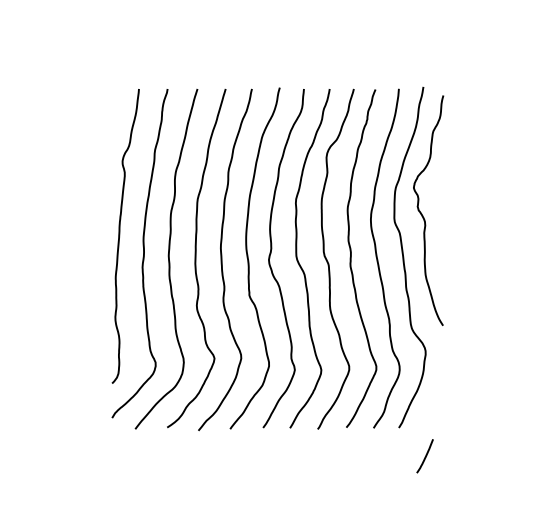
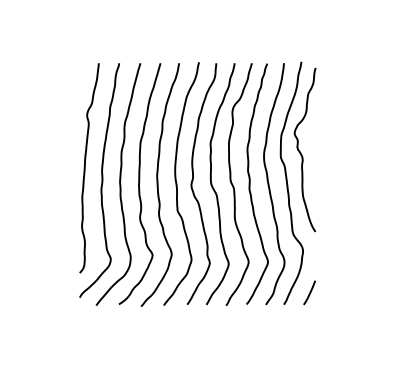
line: (424, 455) -> (309, 292), moved

